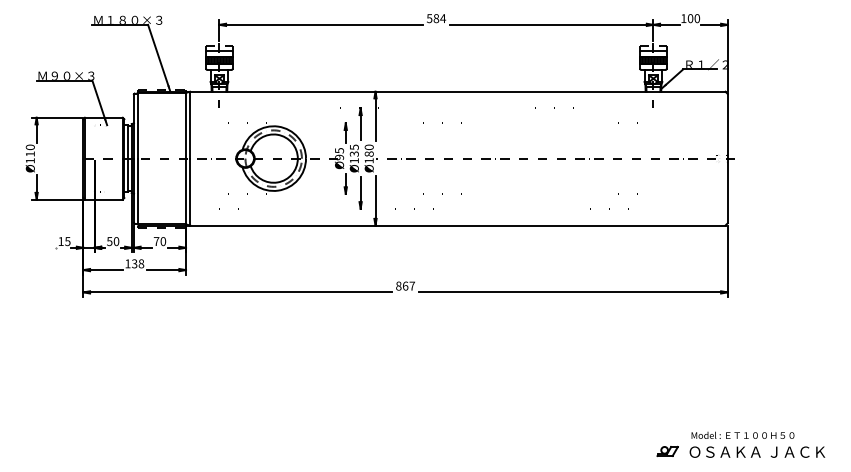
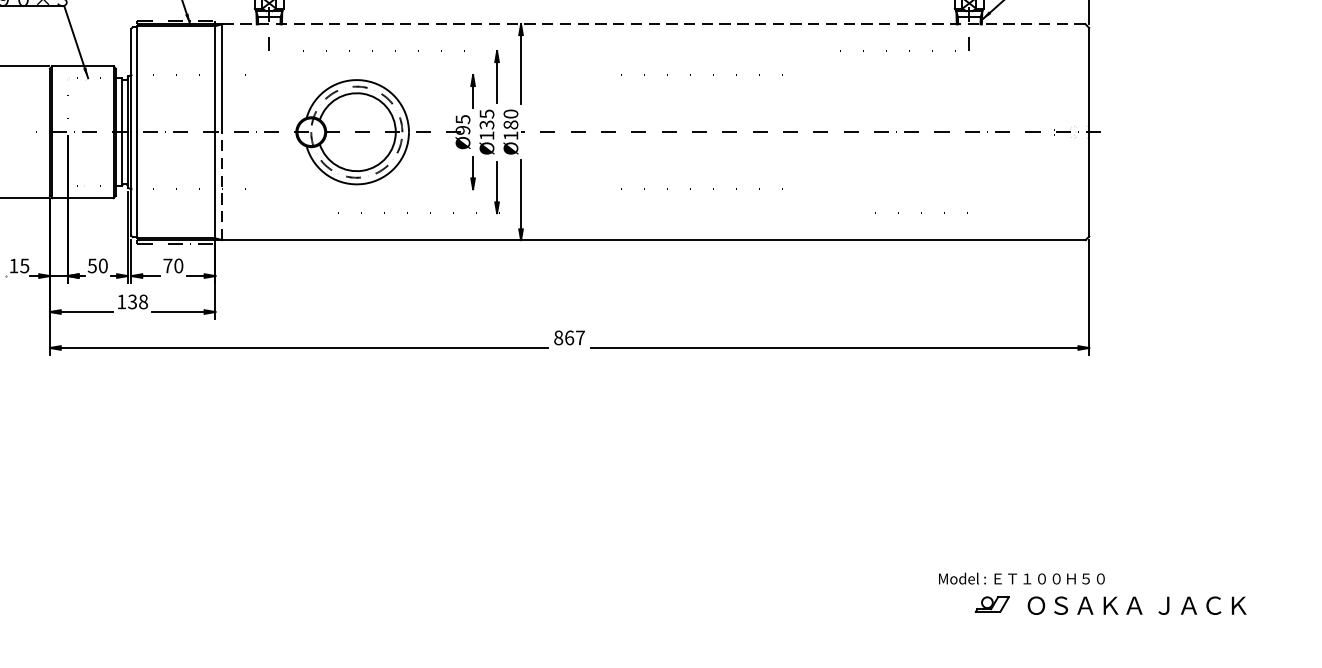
line: (457, 91) -> (653, 23), solid -> dashed
line: (190, 191) -> (222, 185), solid -> dashed
text: (742, 434) -> (1021, 577), moved

